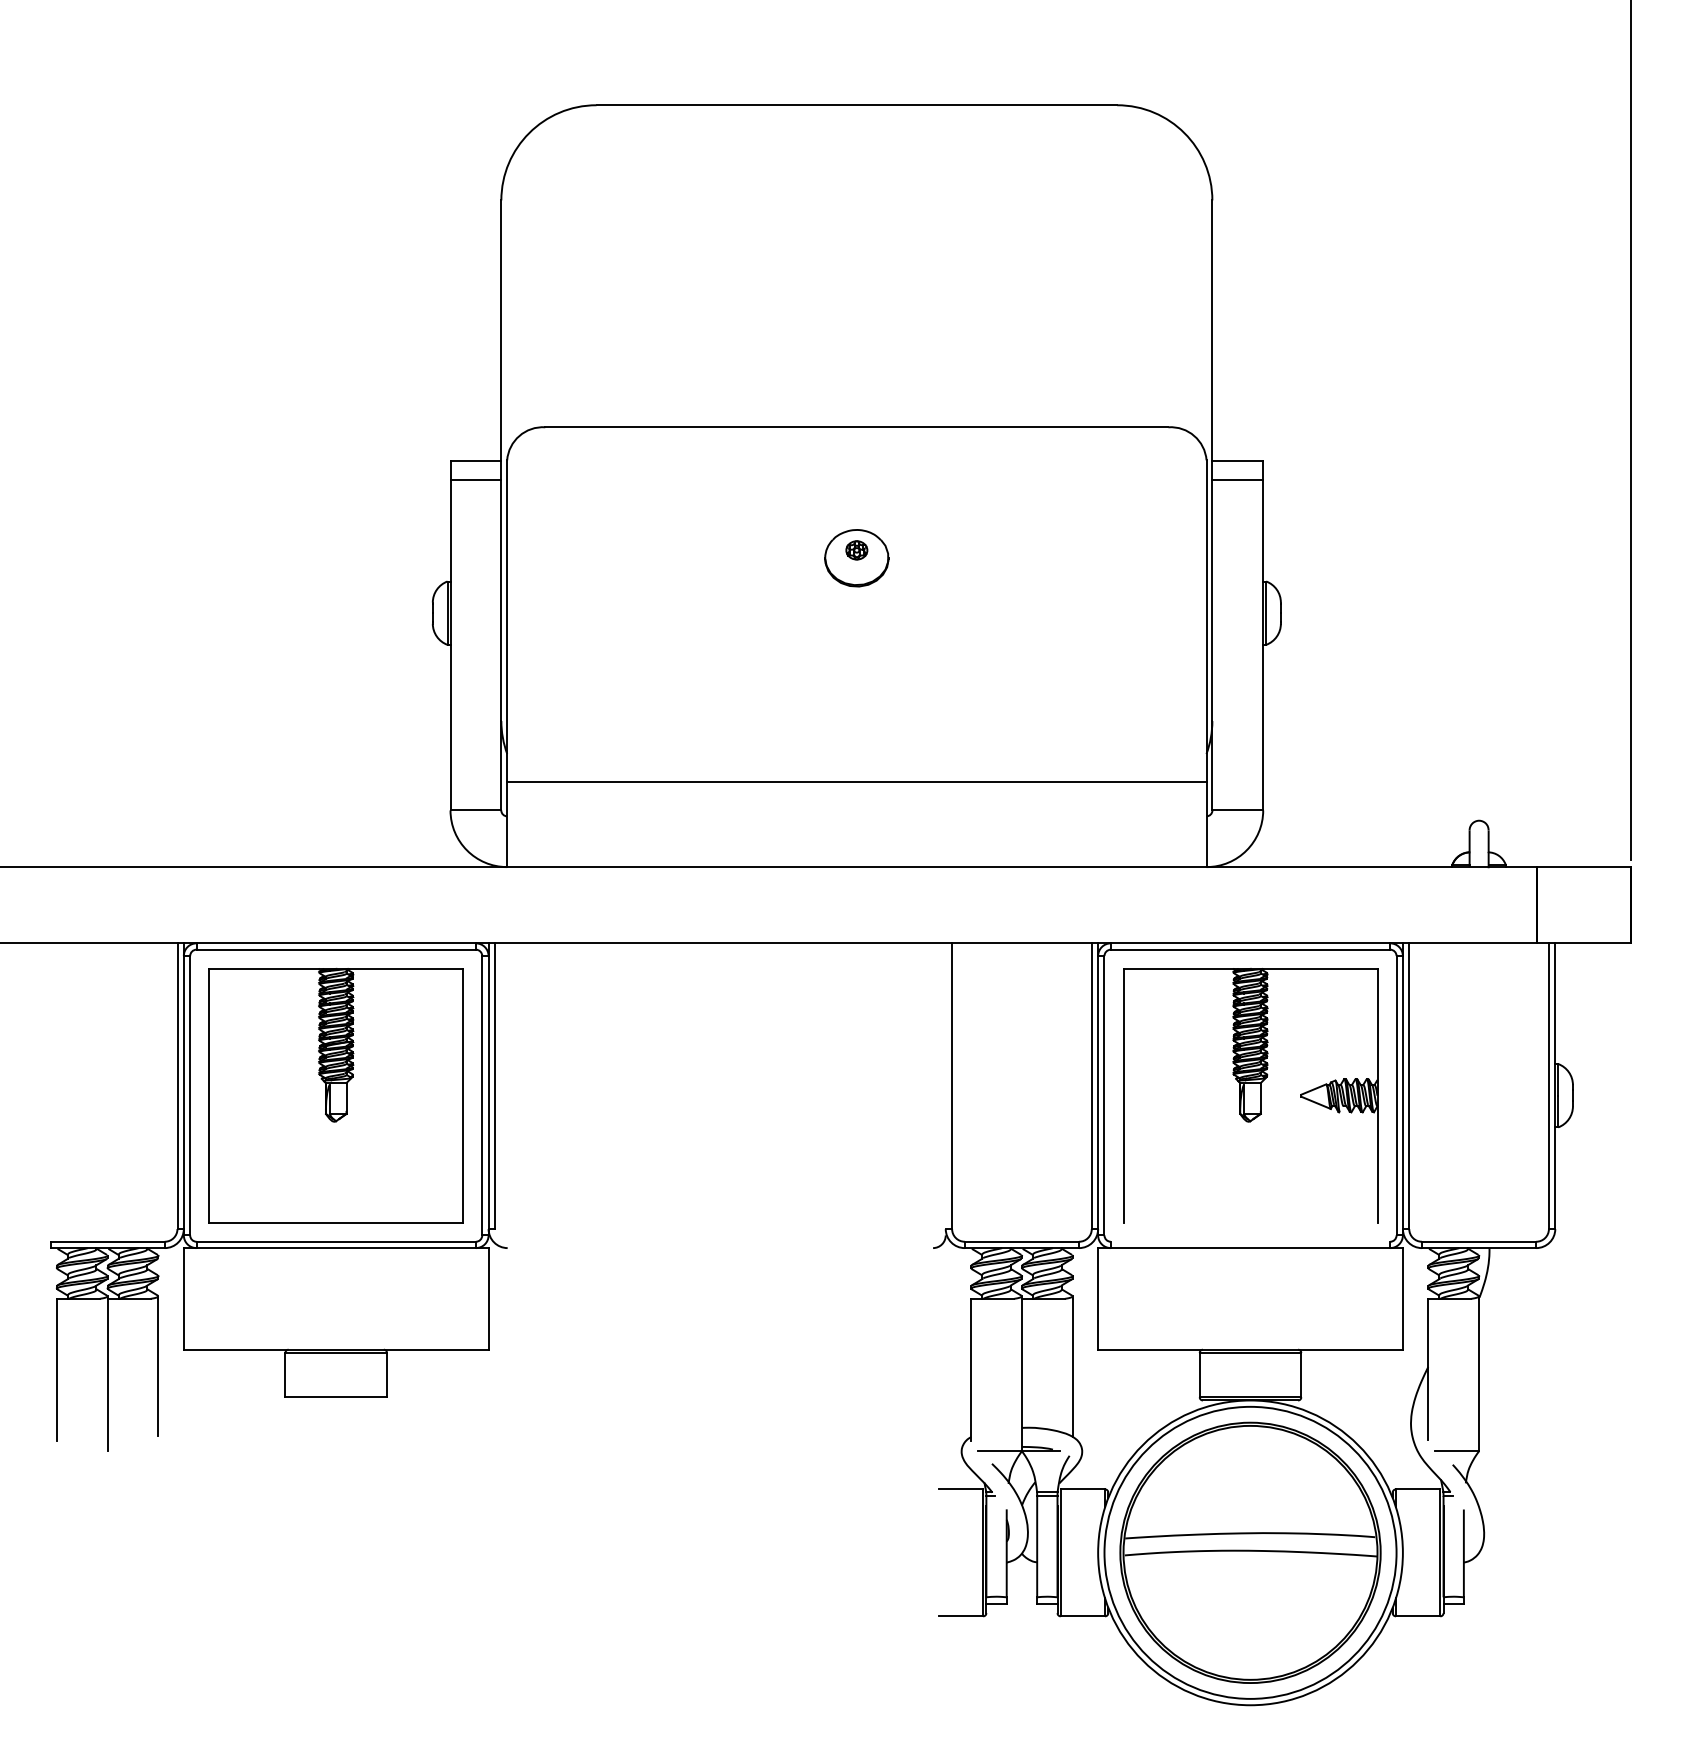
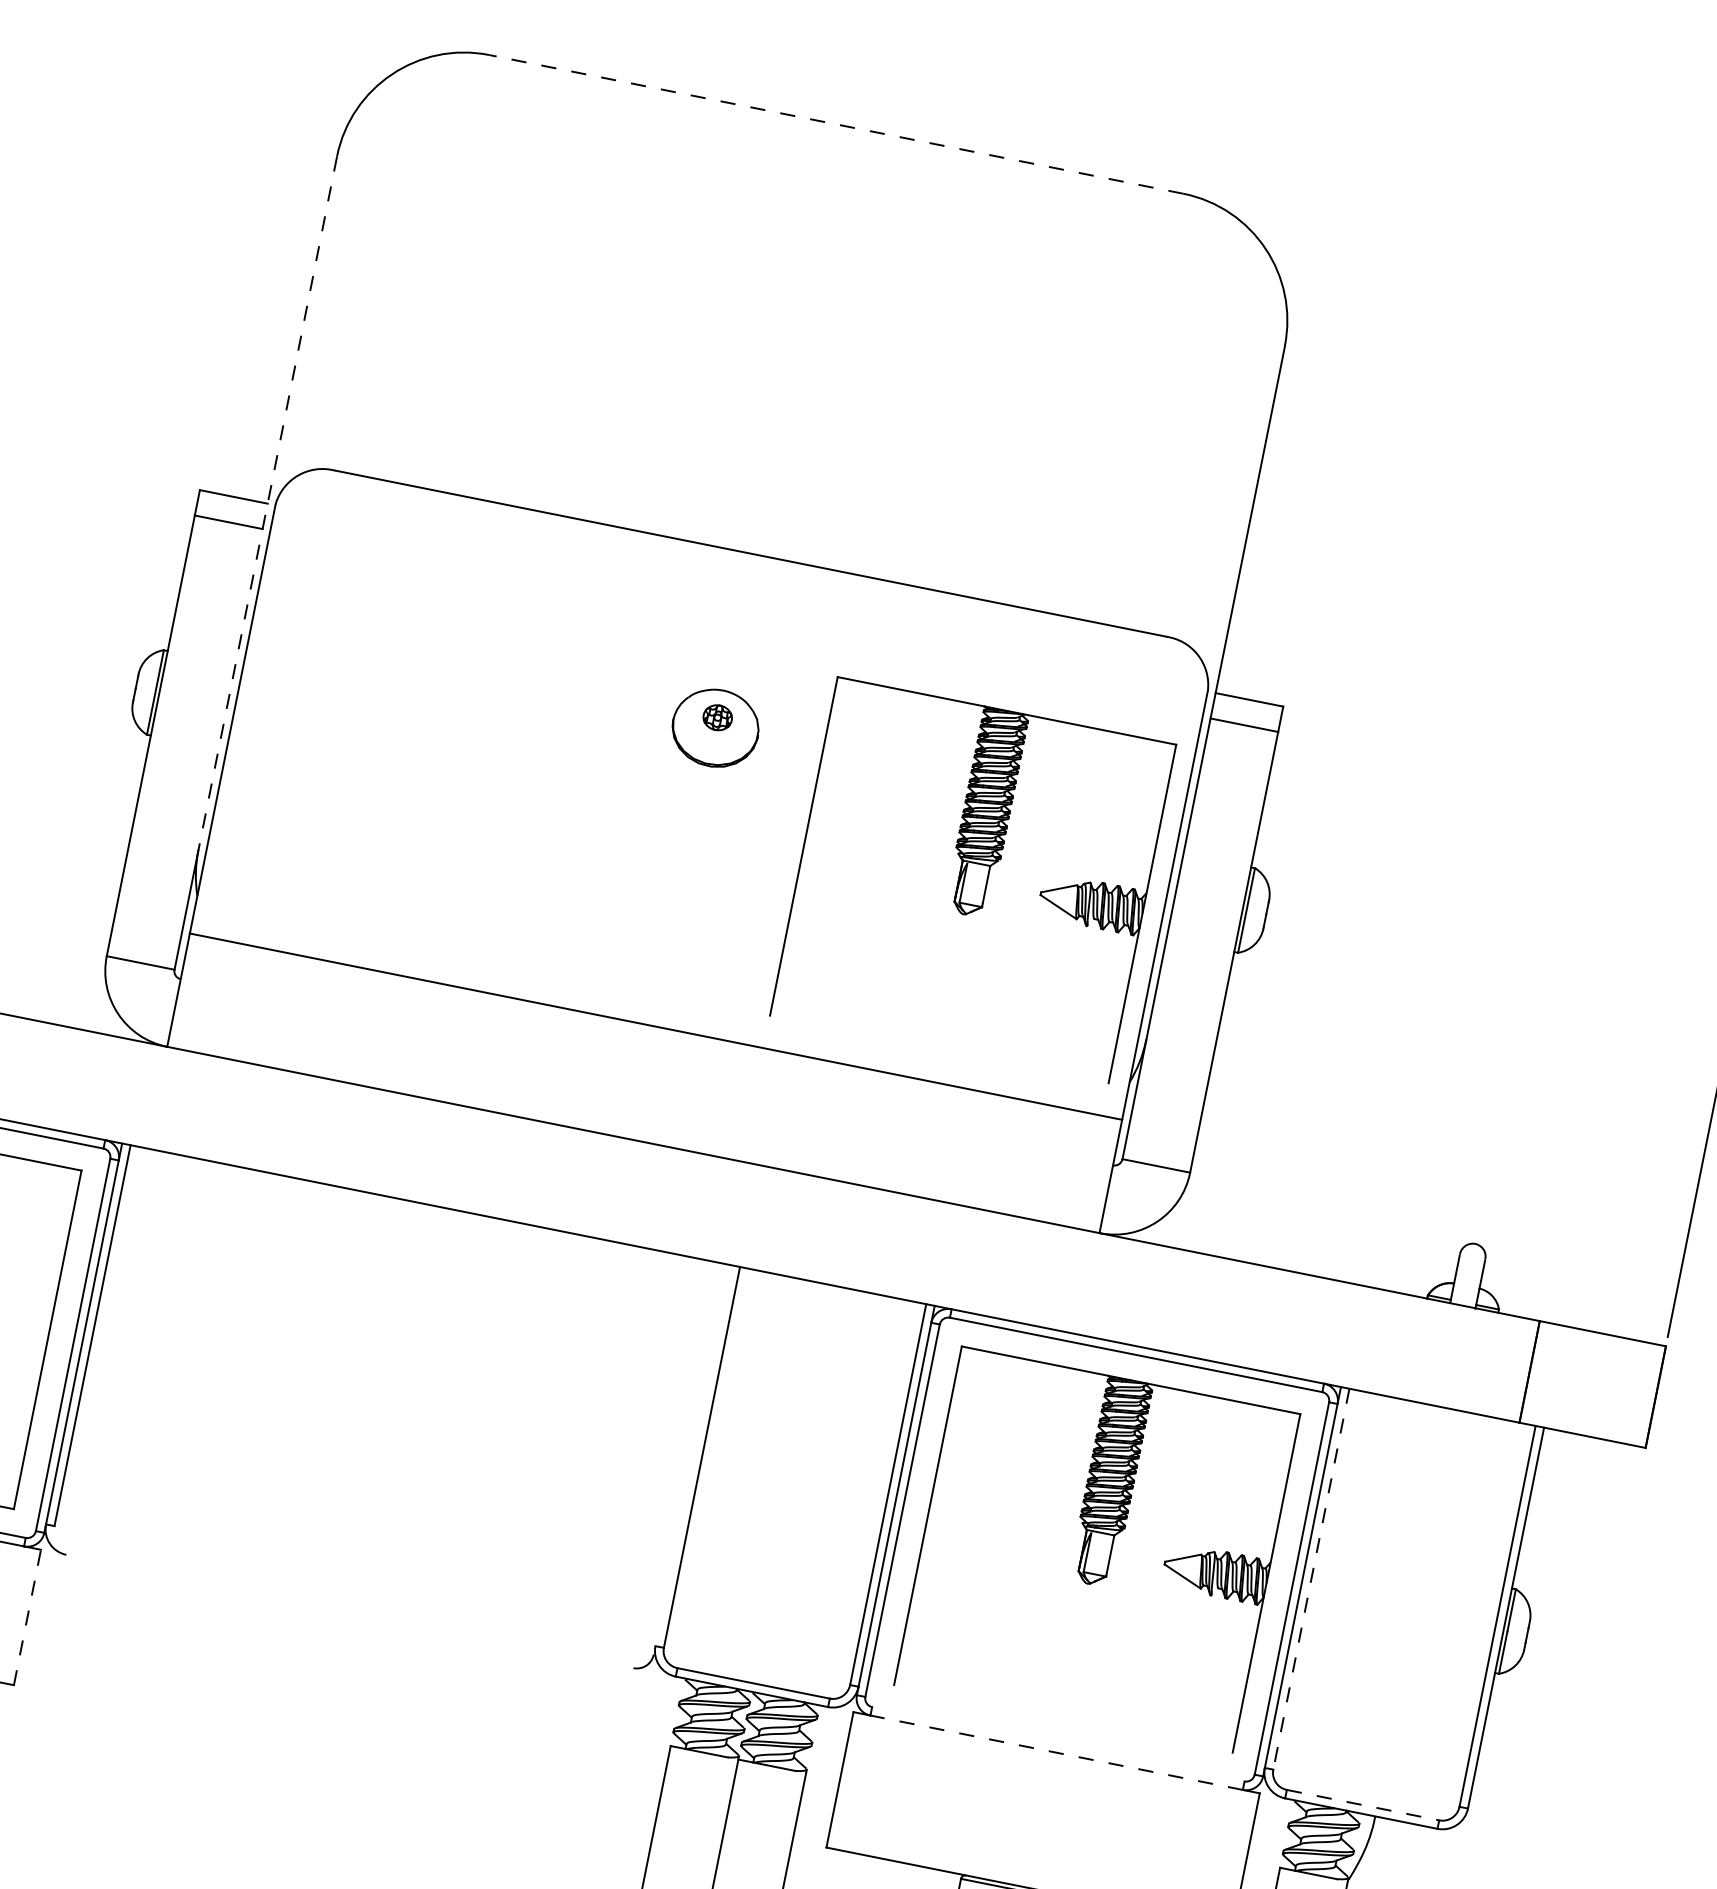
line: (856, 105) -> (835, 124), solid -> dashed
line: (501, 461) -> (267, 504), solid -> dashed
part: (1064, 630) -> (973, 879), added
line: (1409, 1086) -> (1311, 1579), solid -> dashed
line: (1479, 1241) -> (1363, 1804), solid -> dashed
line: (1250, 1248) -> (1056, 1753), solid -> dashed
line: (488, 1298) -> (27, 1616), solid -> dashed

